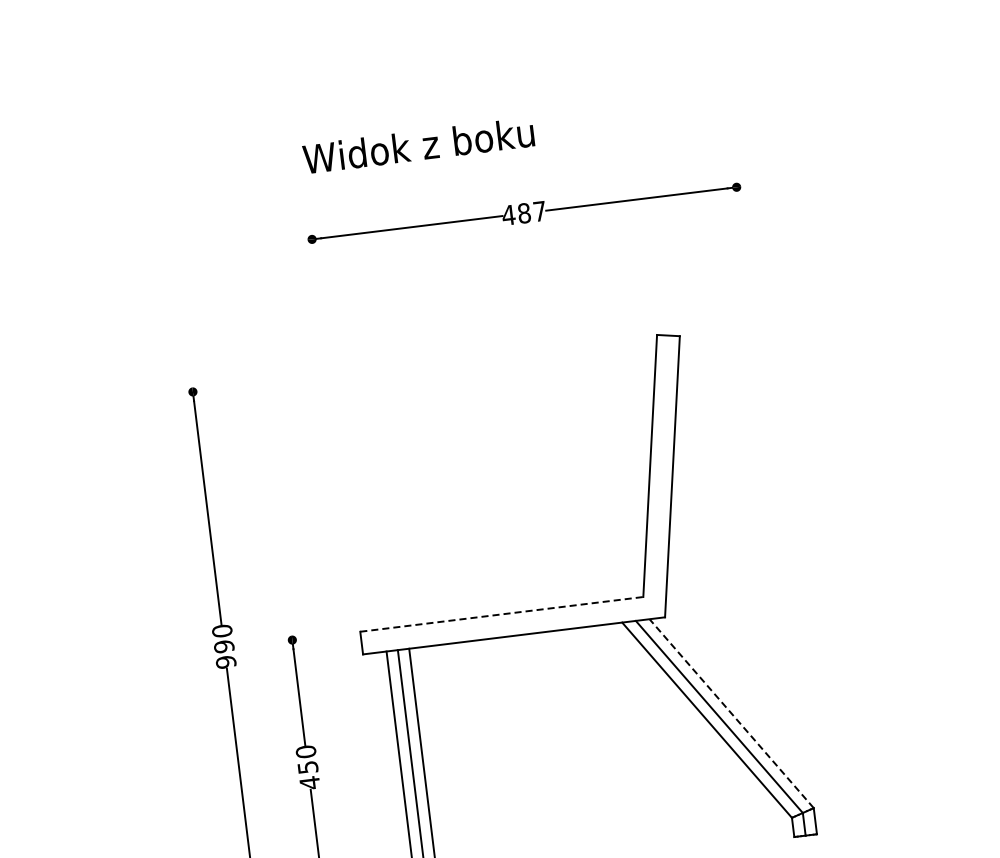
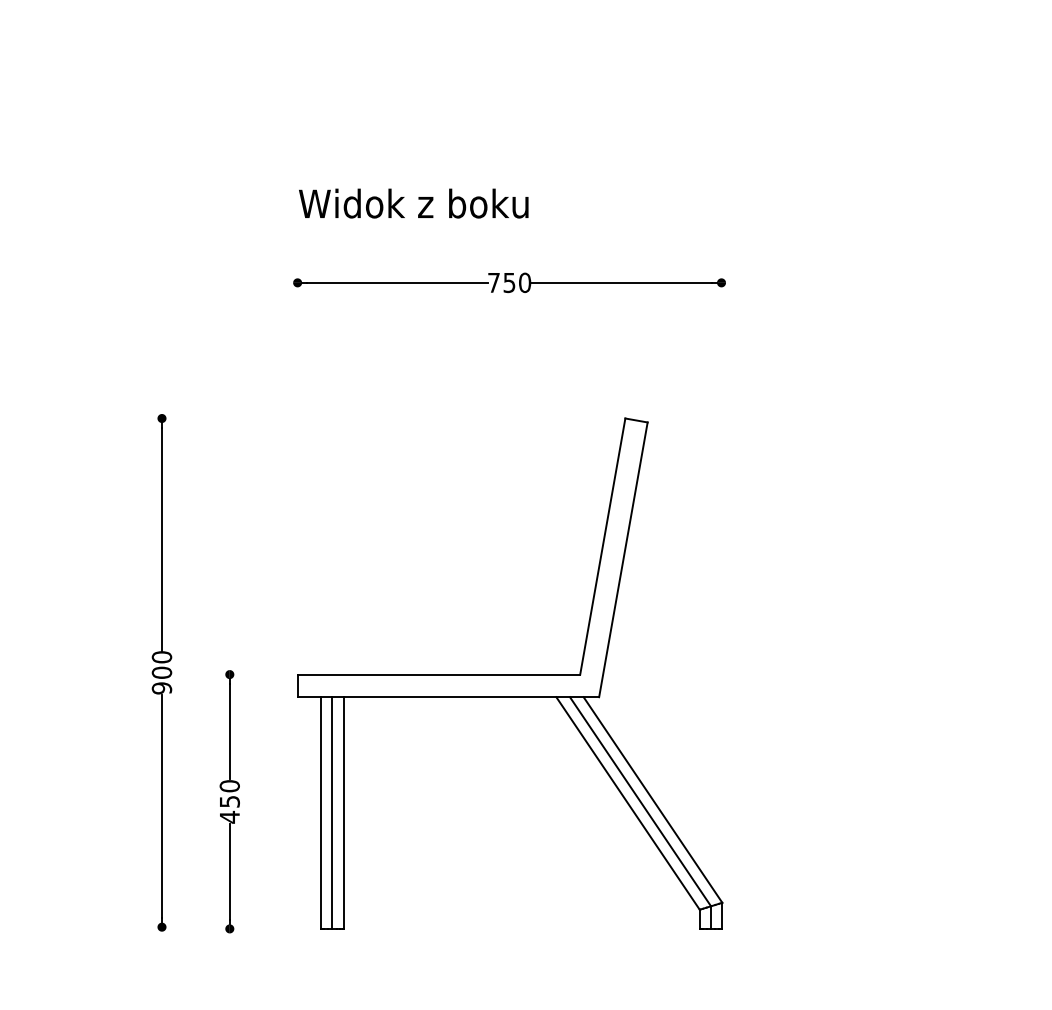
text: (524, 212) -> (509, 282), 487 -> 750
line: (502, 614) -> (439, 674), dashed -> solid
text: (224, 646) -> (162, 672), 990 -> 900
line: (731, 713) -> (652, 799), dashed -> solid

